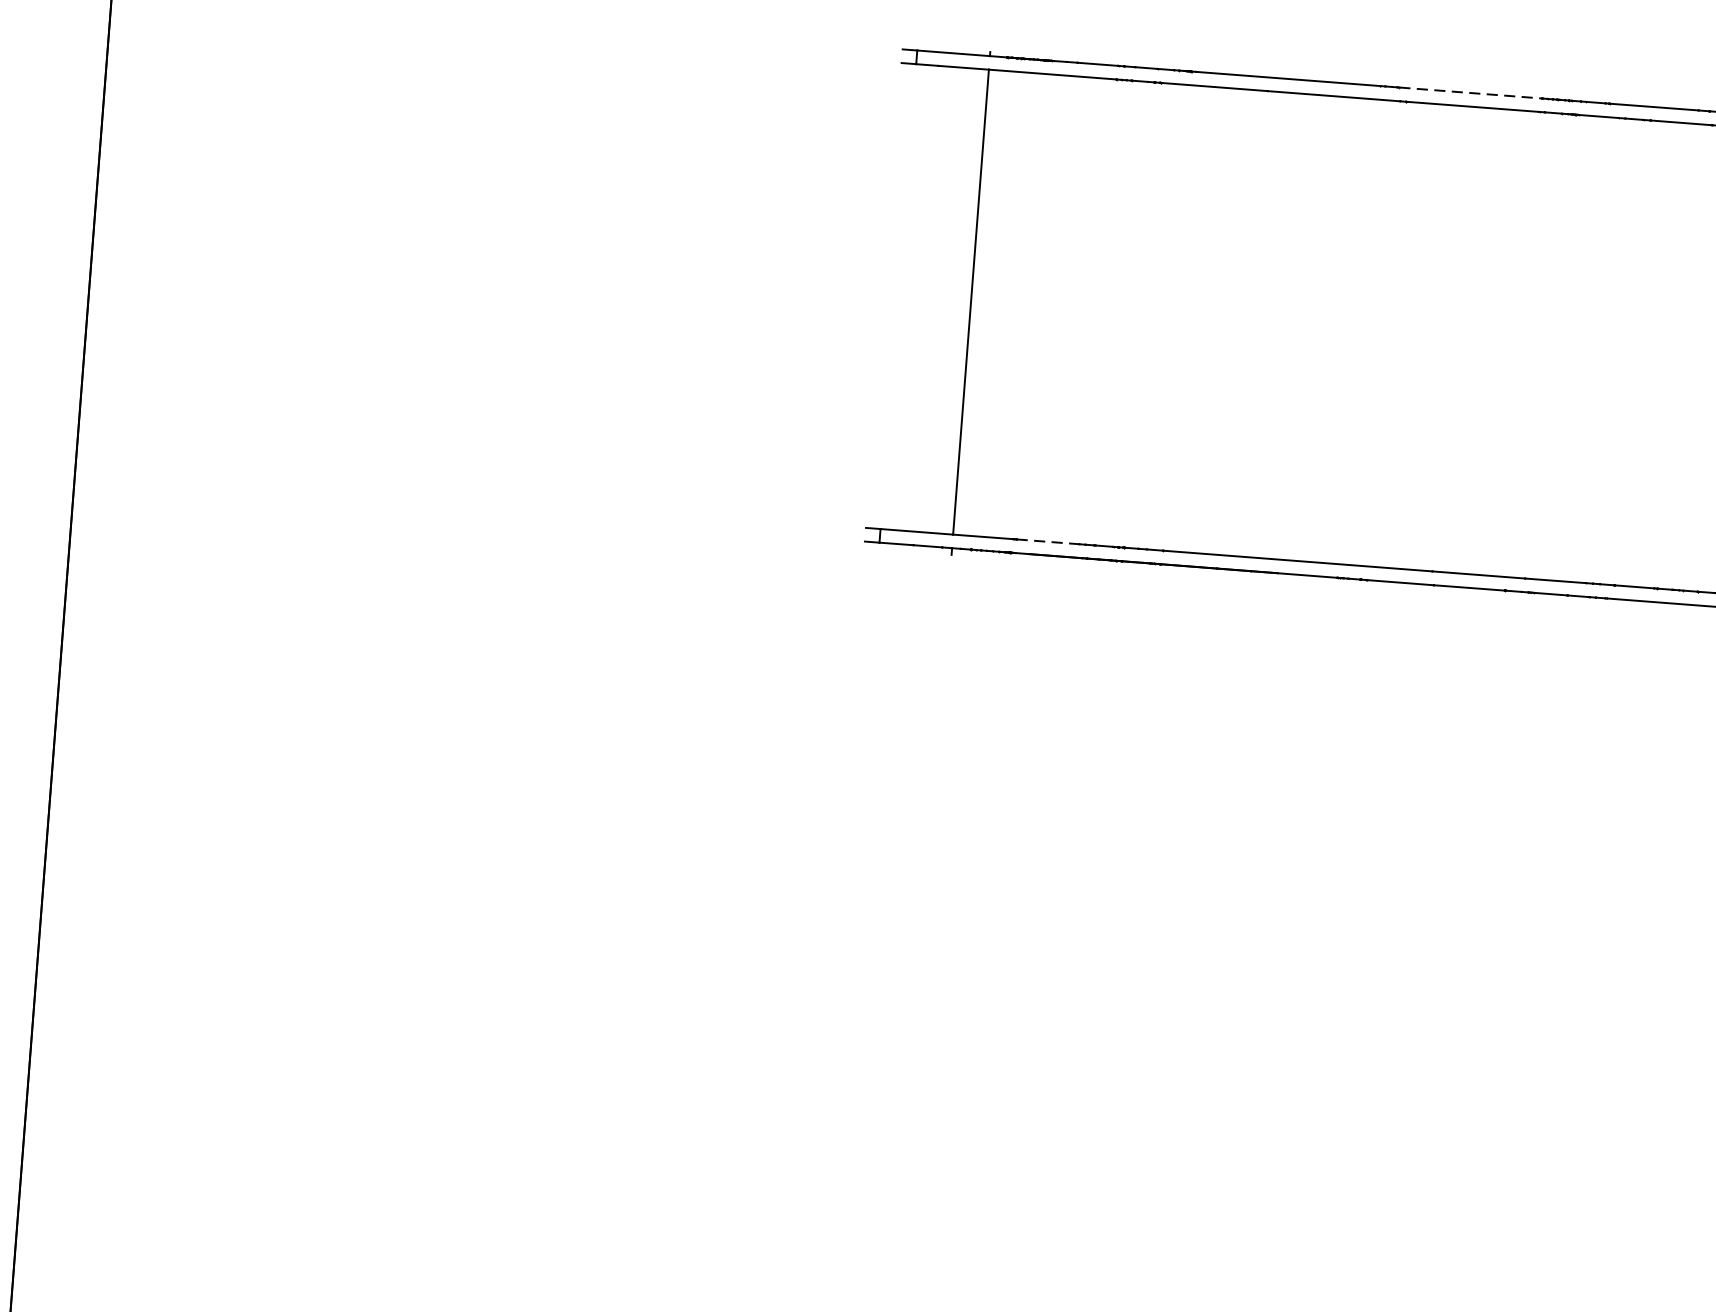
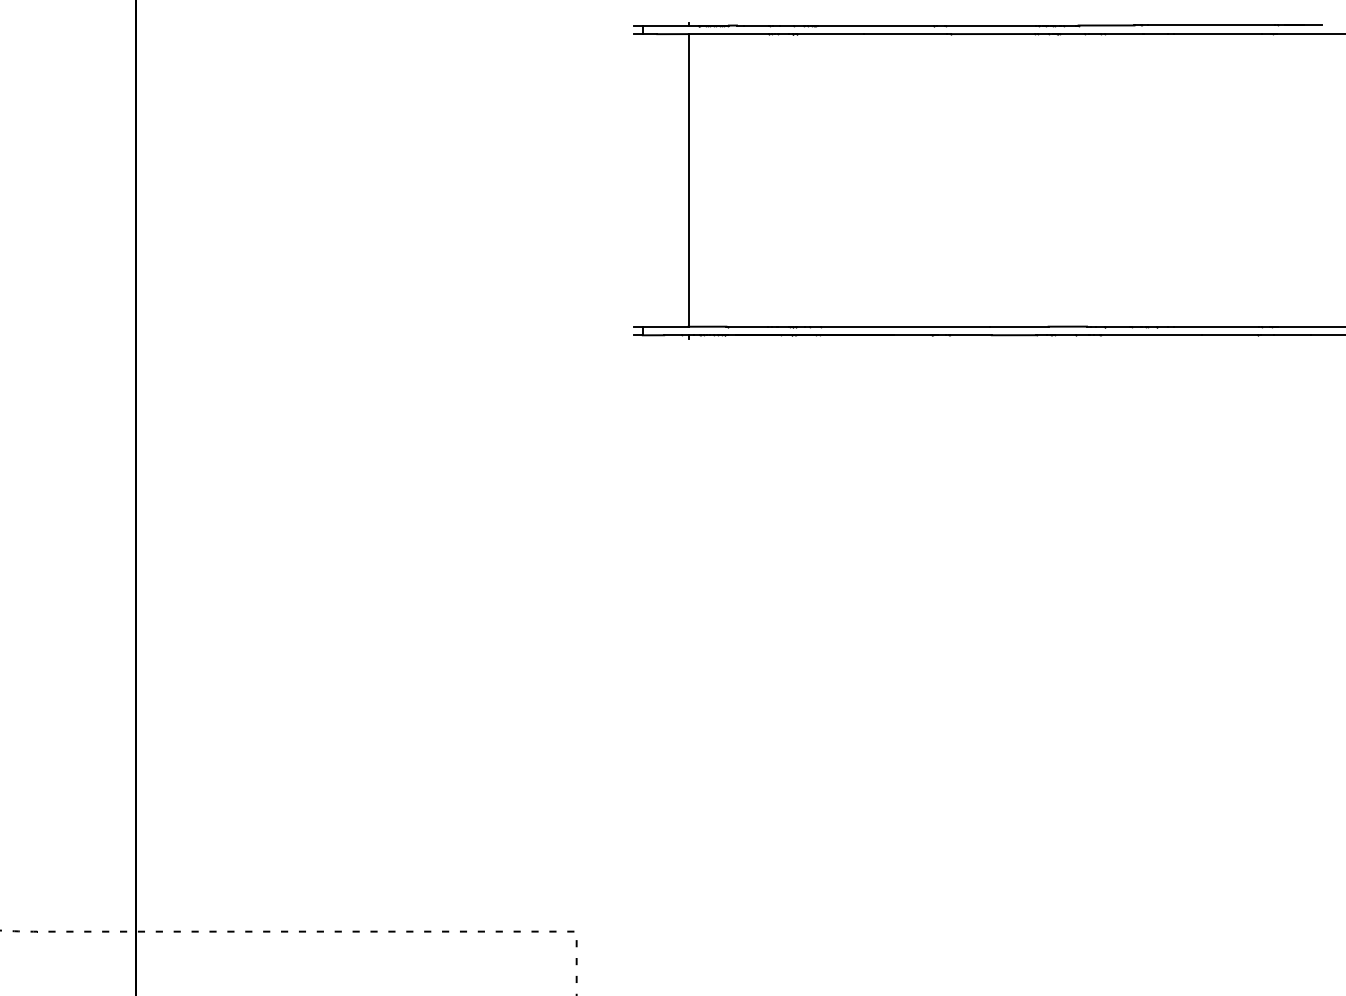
line: (1471, 93) -> (991, 25), dashed -> solid
line: (1048, 541) -> (748, 326), dashed -> solid

